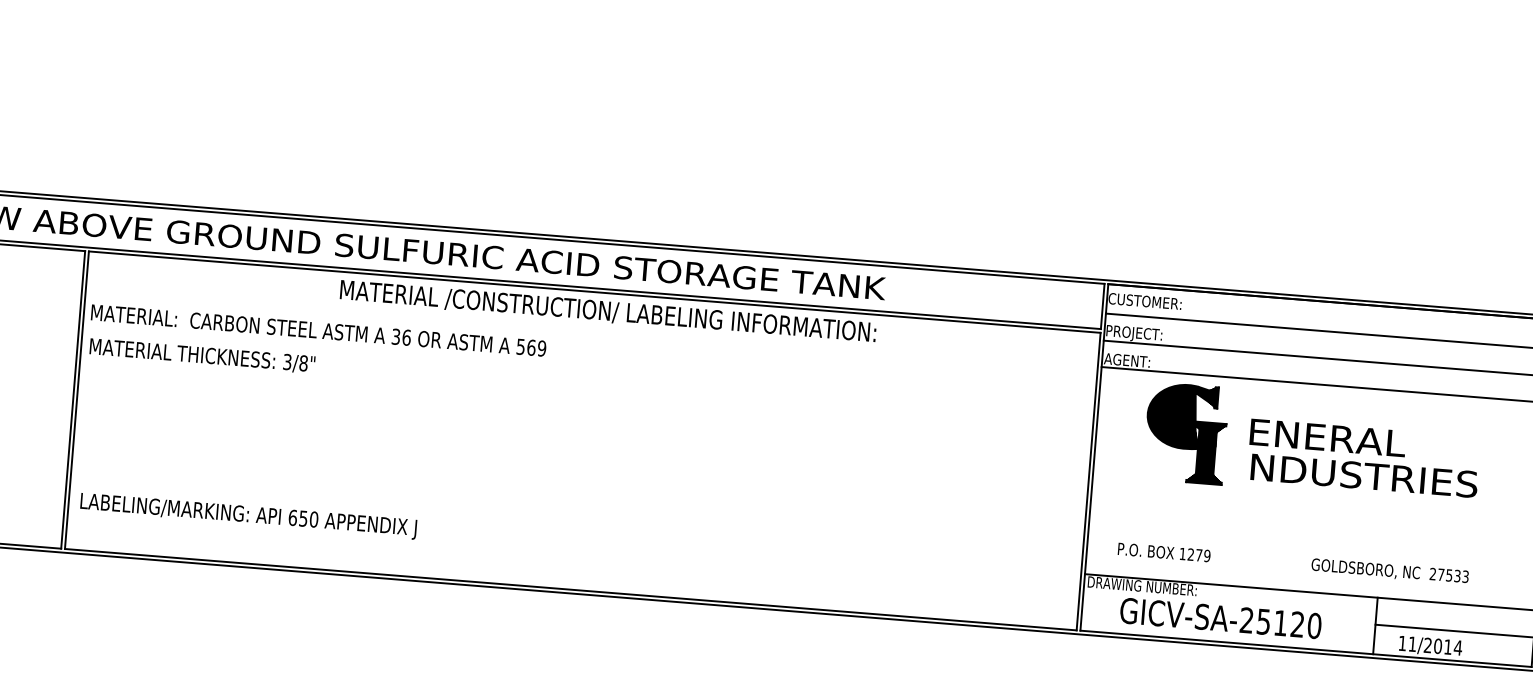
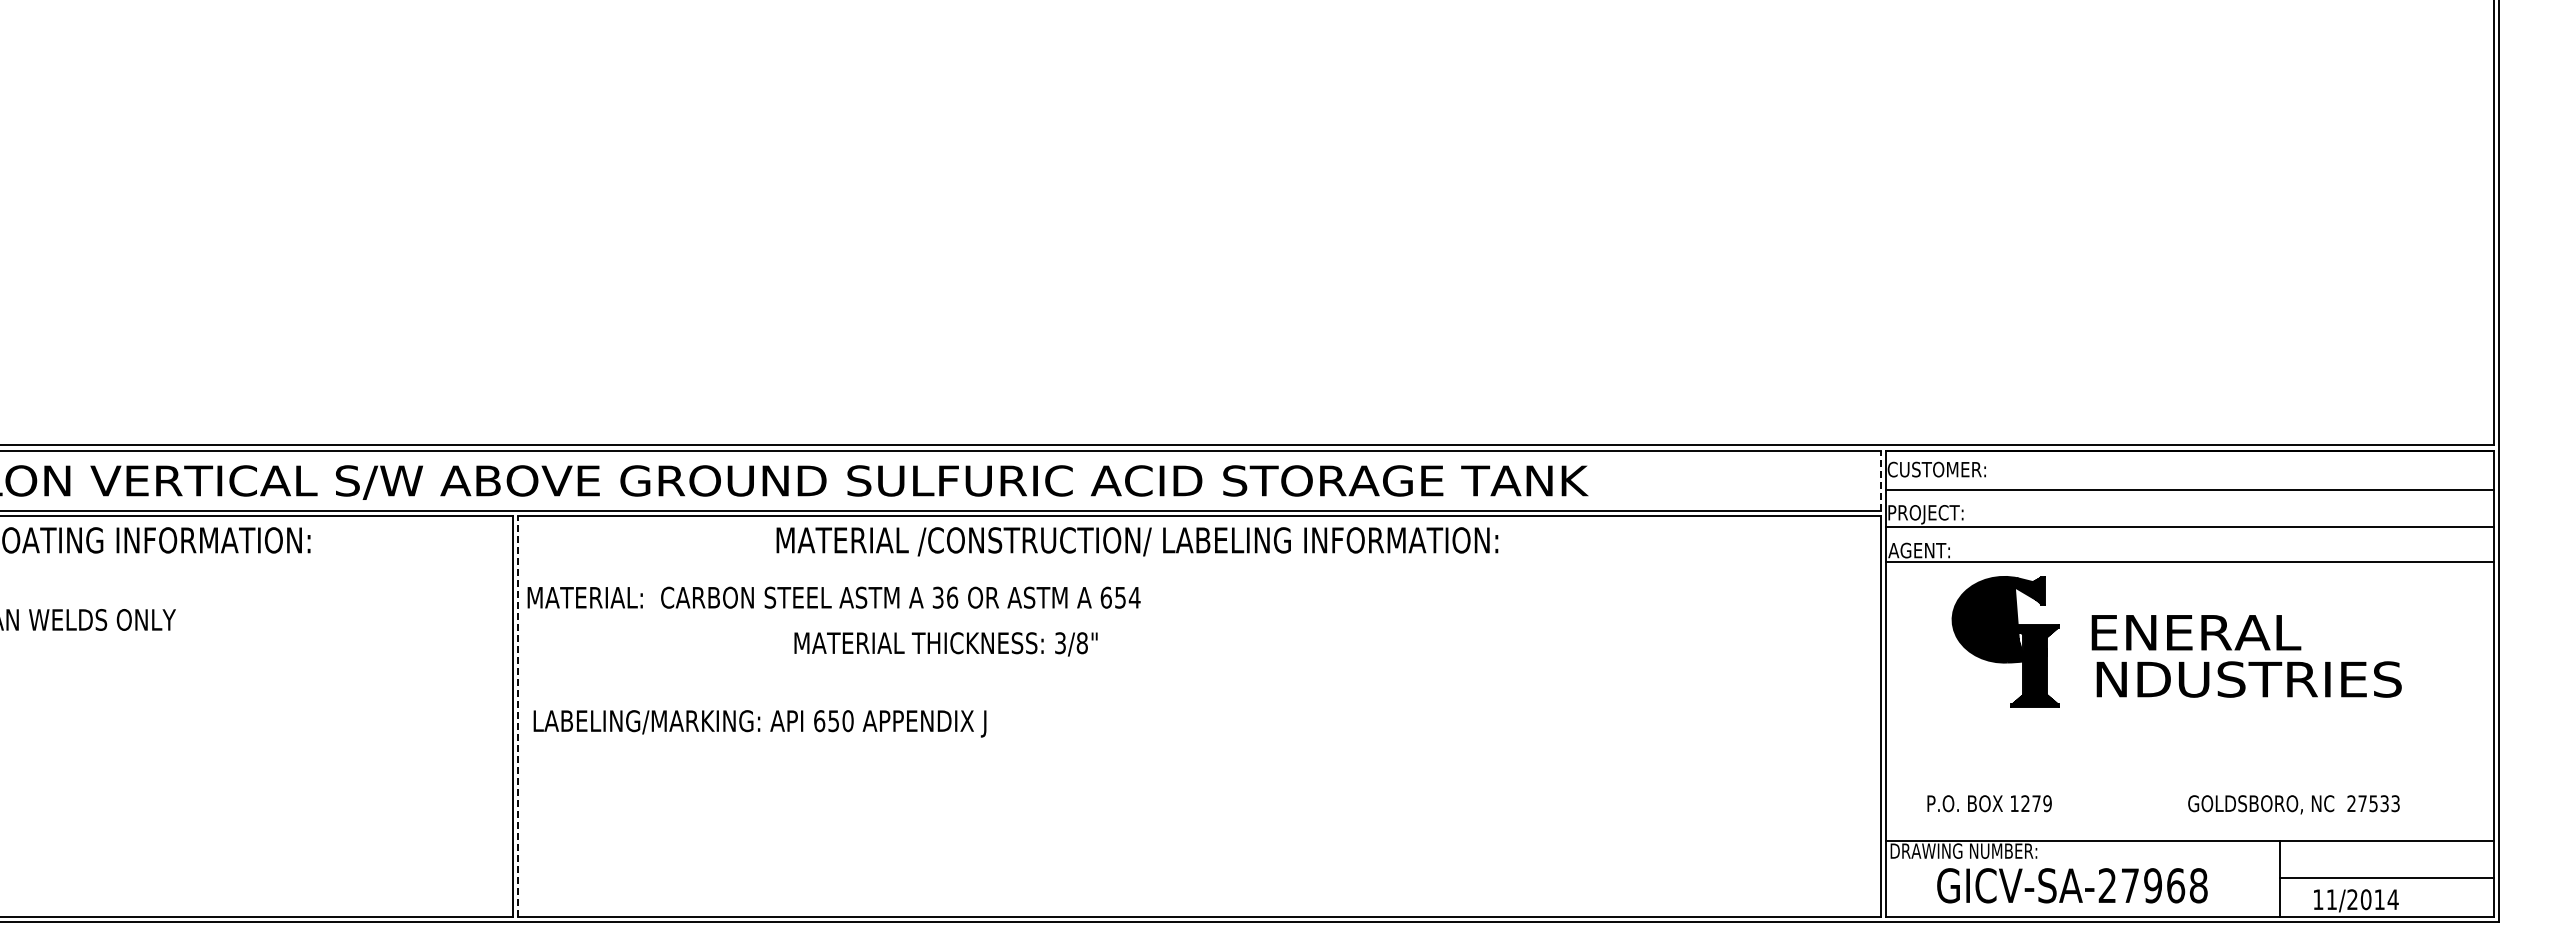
line: (1102, 306) -> (1880, 480), solid -> dashed
text: (608, 311) -> (1137, 541), moved
text: (531, 347) -> (1120, 597), 569 -> 654
text: (202, 356) -> (945, 644), moved
line: (76, 399) -> (517, 716), solid -> dashed
text: (248, 516) -> (759, 723), moved
text: (1289, 623) -> (2164, 885), GICV-SA-25120 -> GICV-SA-27968

